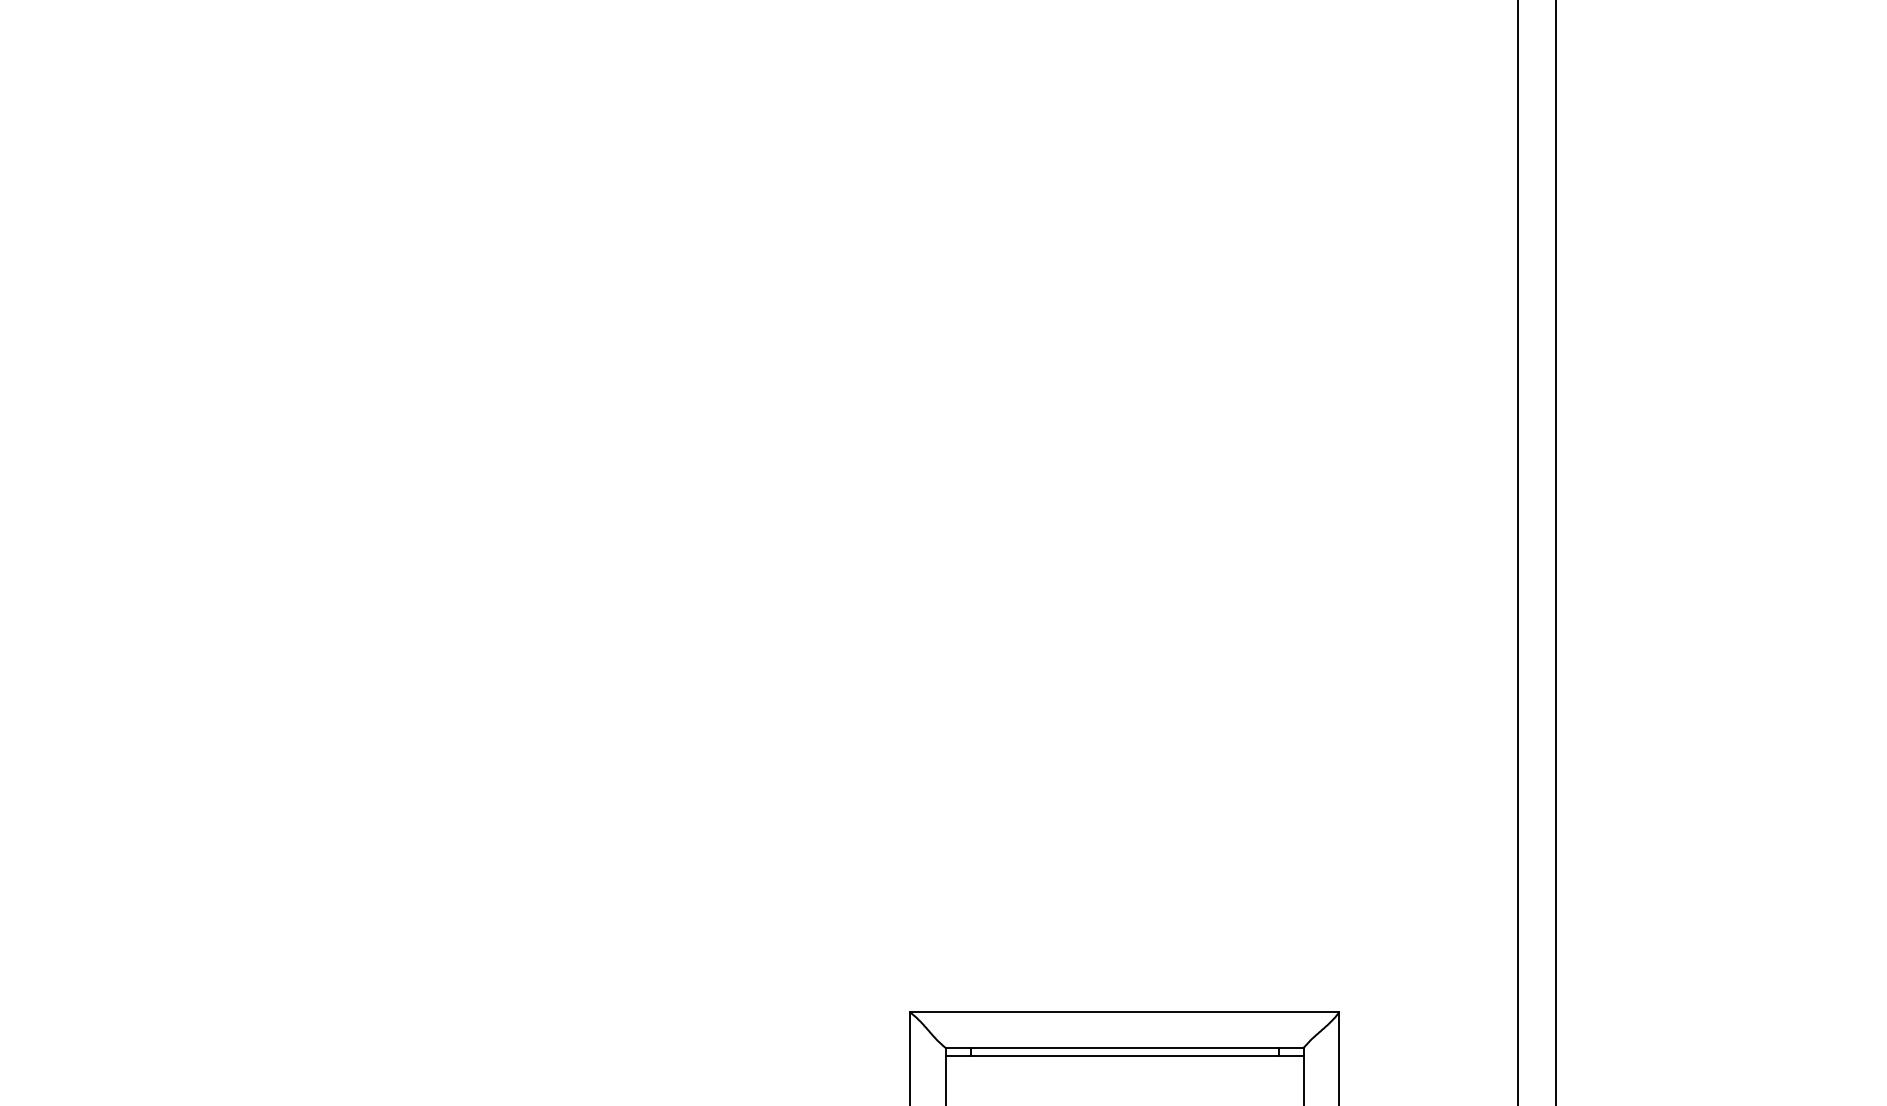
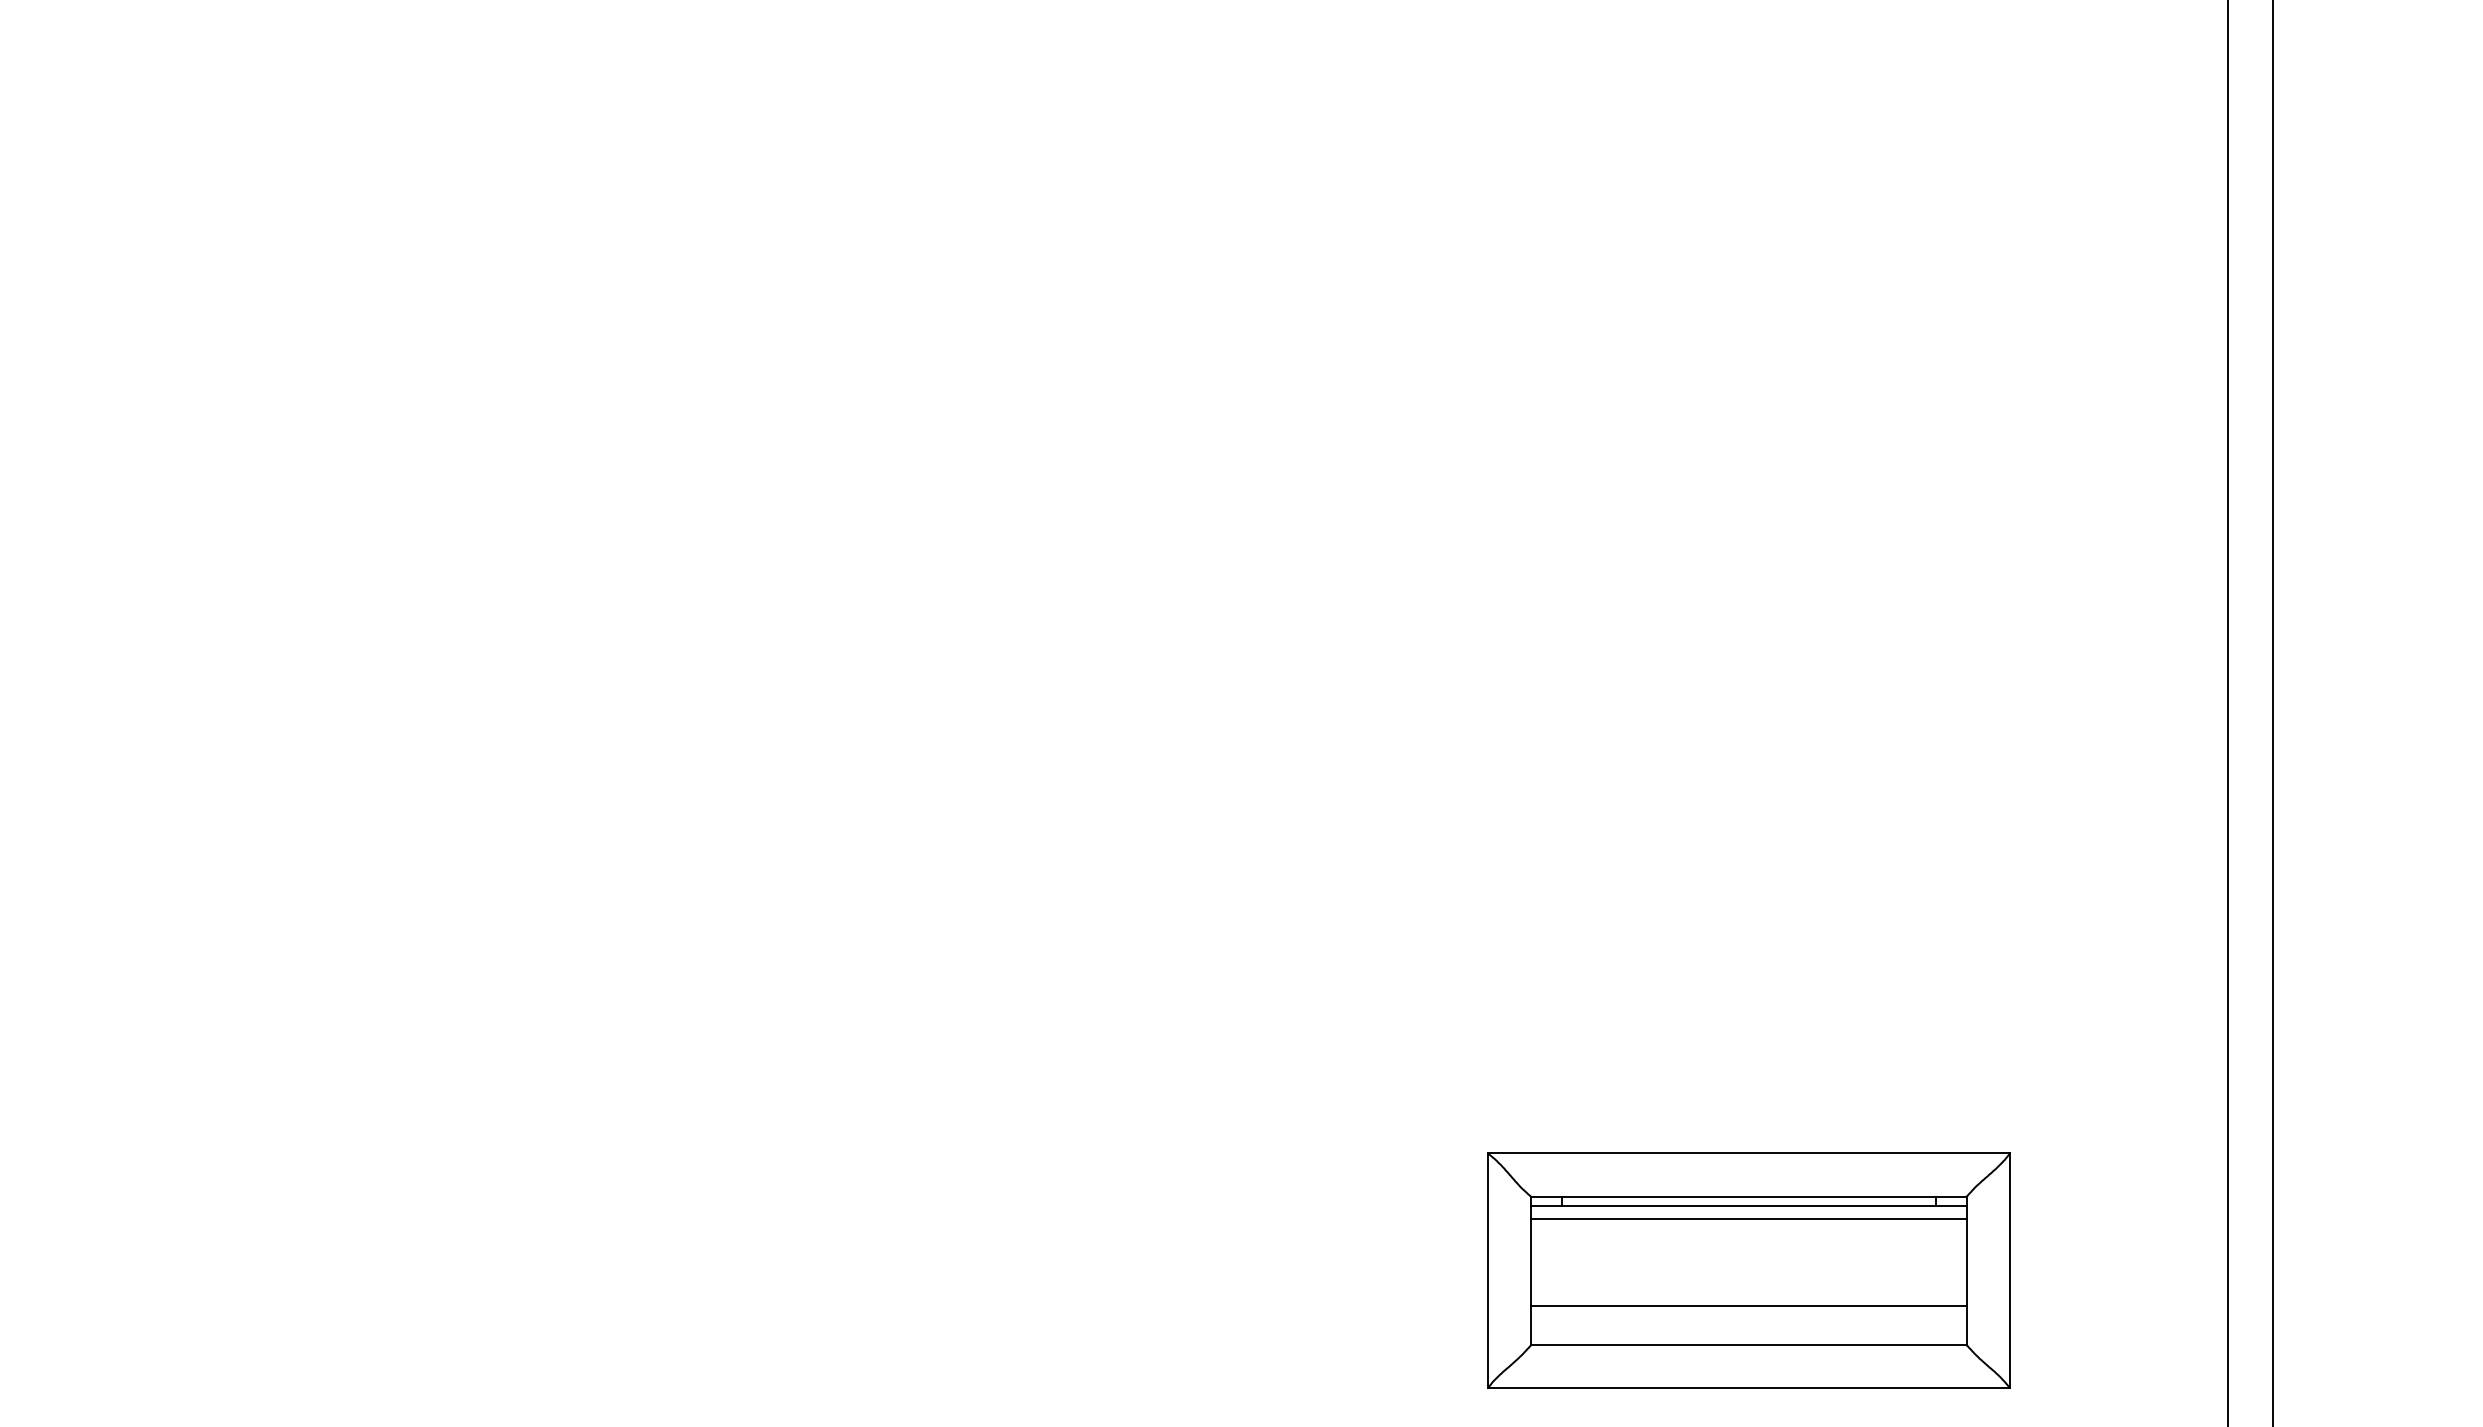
line: (1124, 1065) -> (1748, 1218), added

